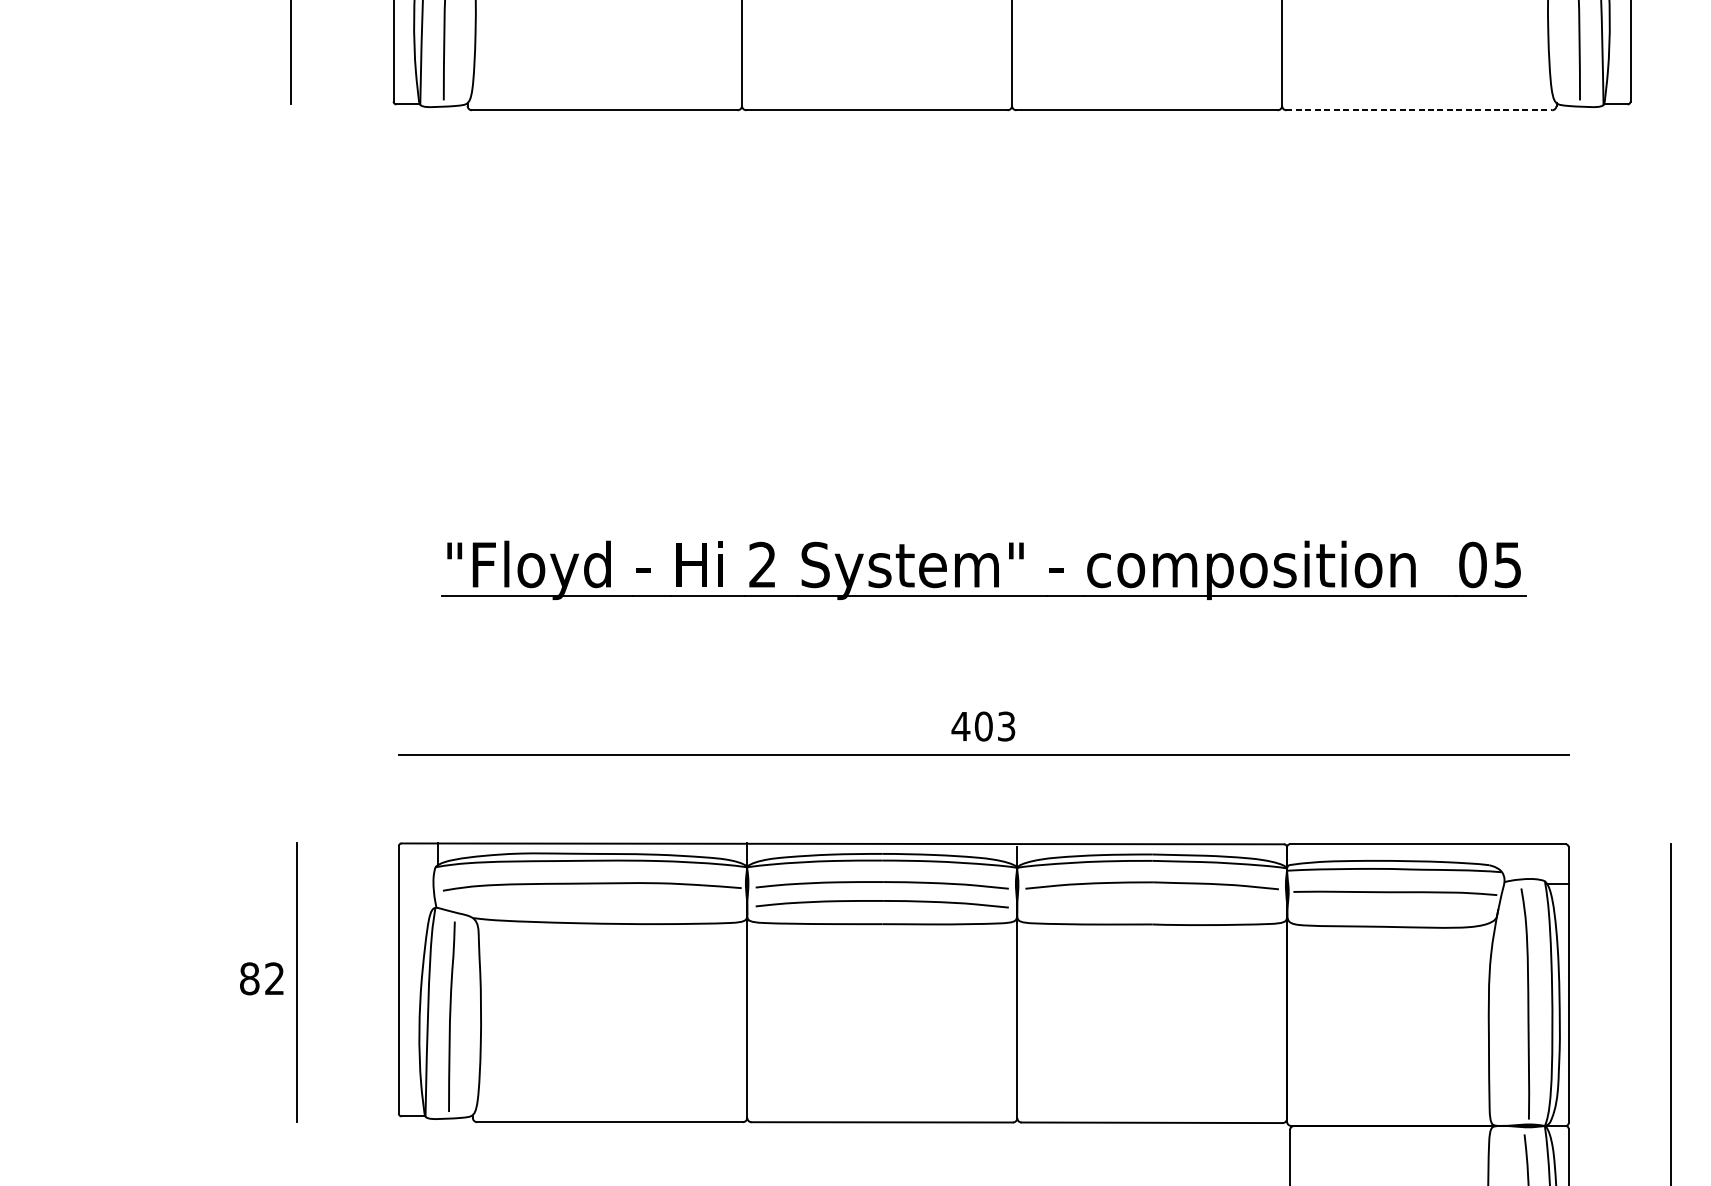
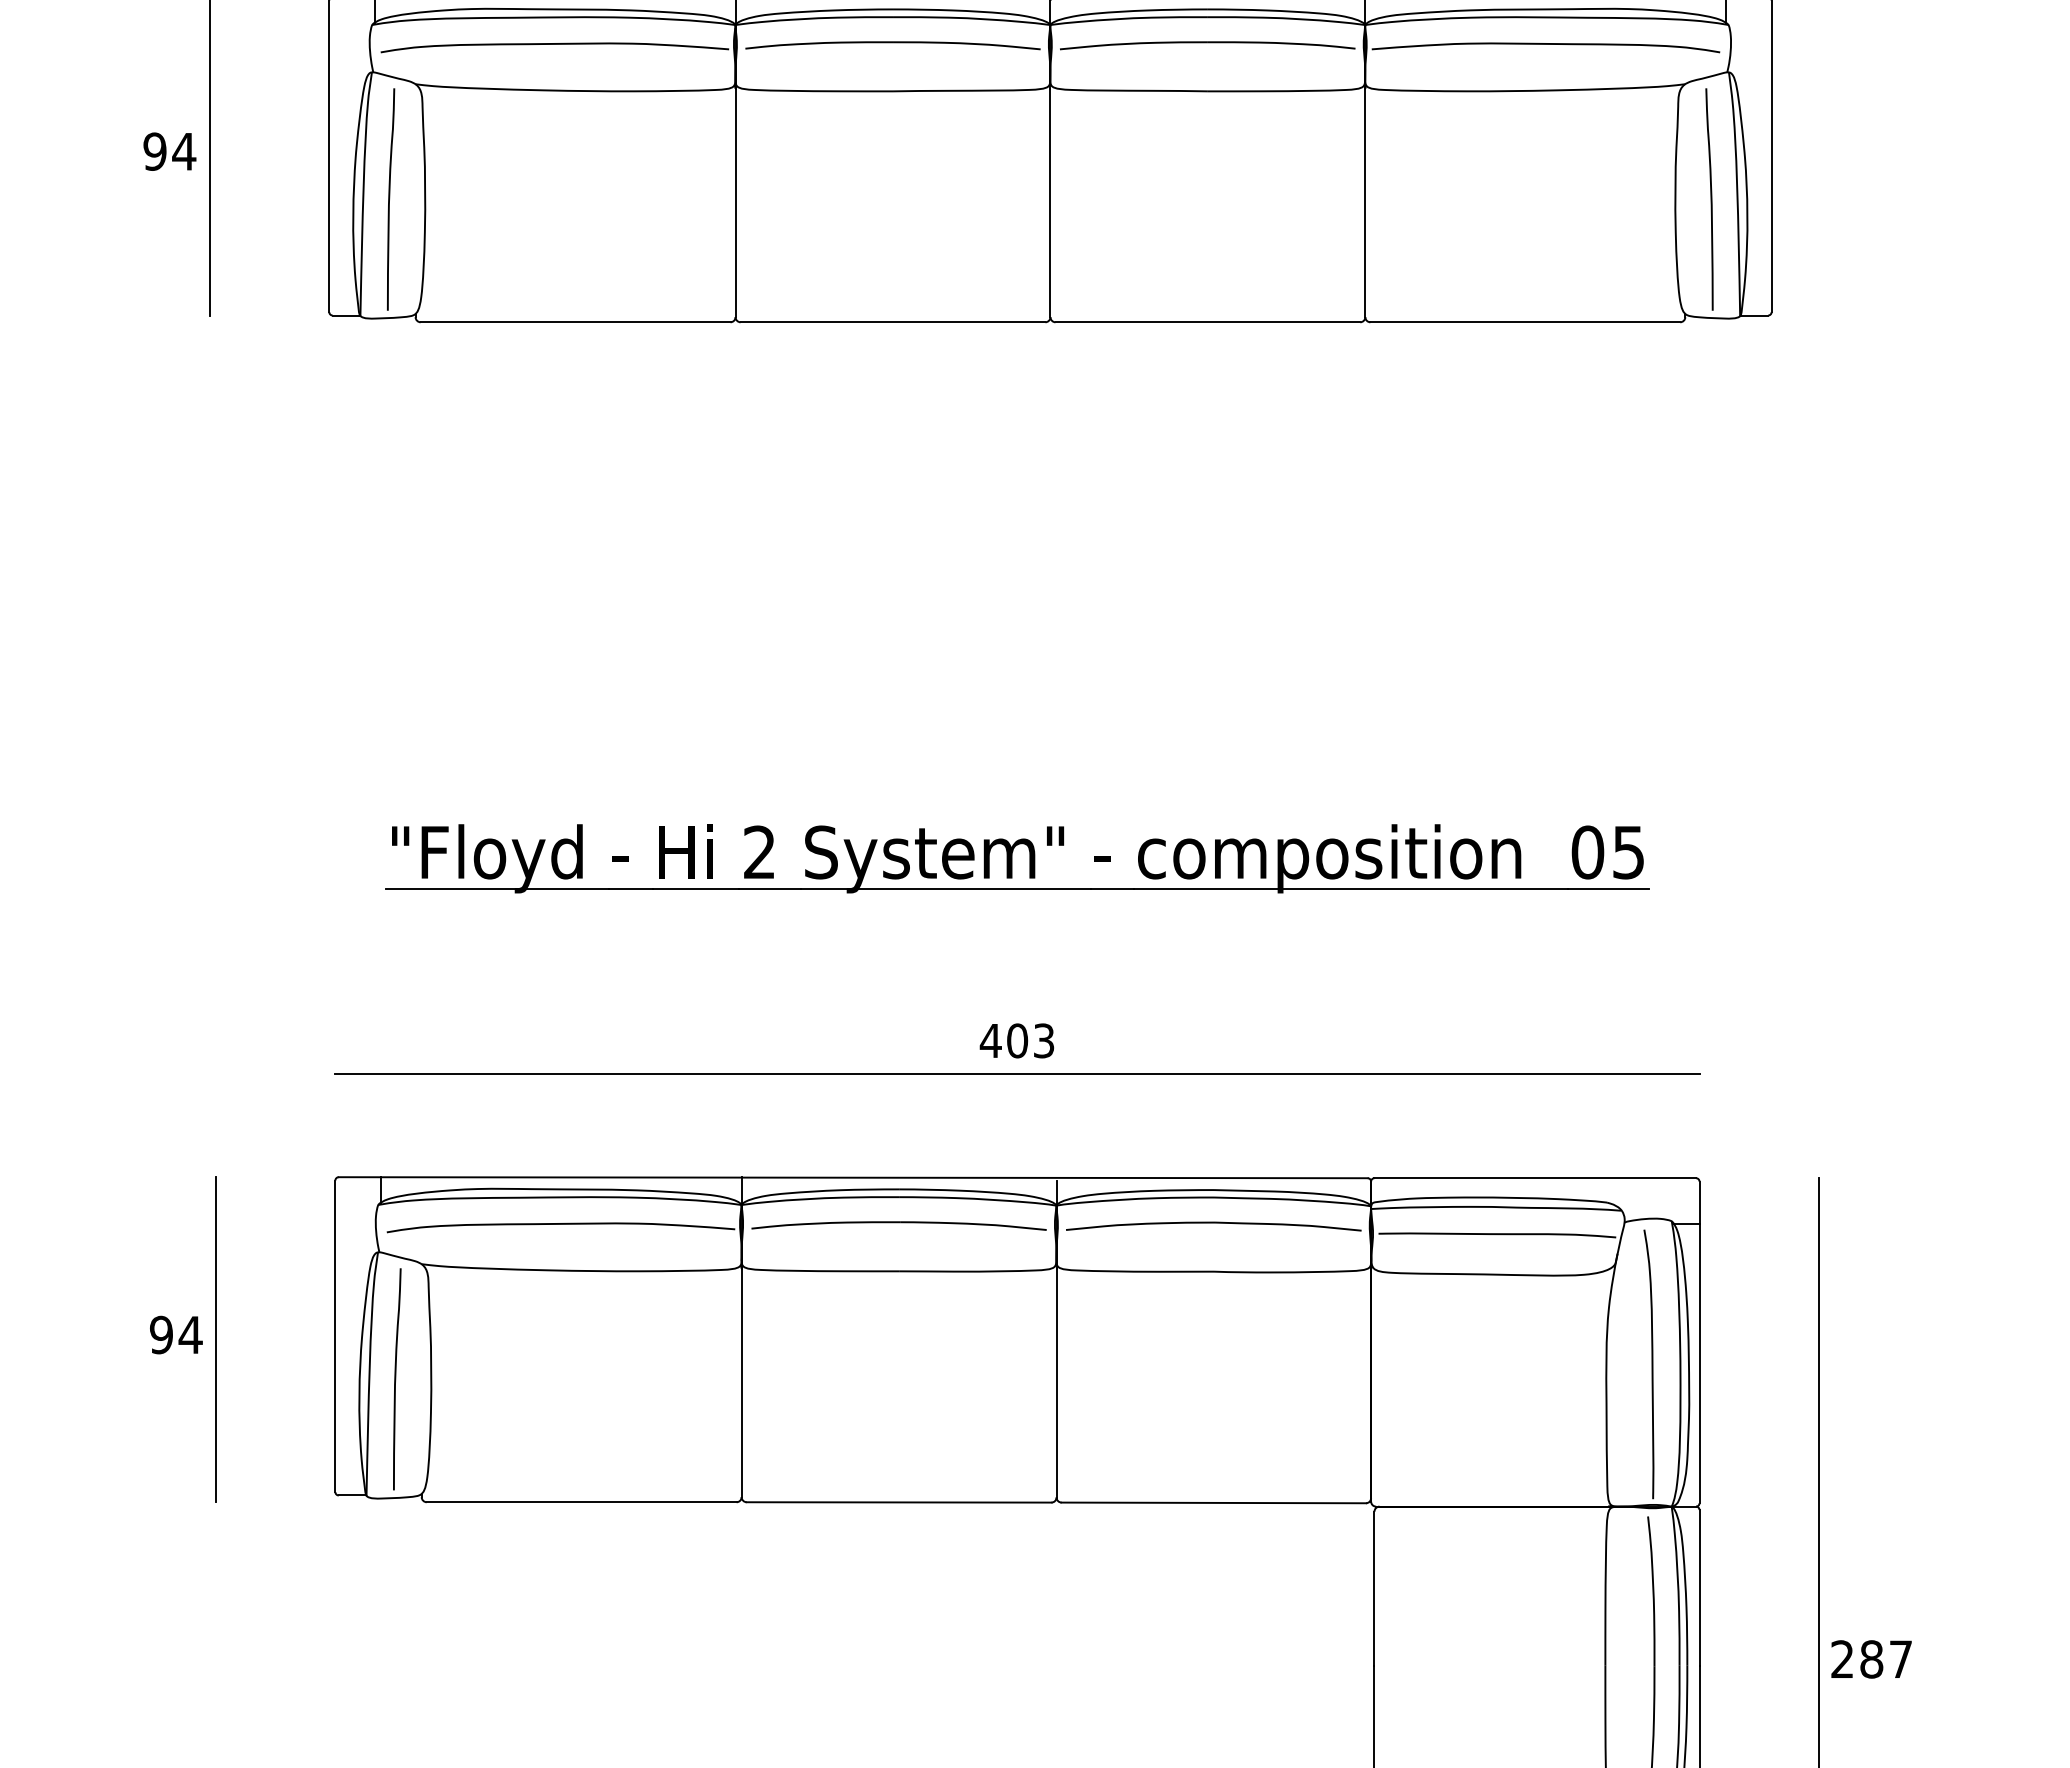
line: (1419, 110) -> (1525, 322), dashed -> solid
part: (881, 903) -> (898, 1247), removed
text: (262, 978) -> (176, 1334), 82 -> 94

